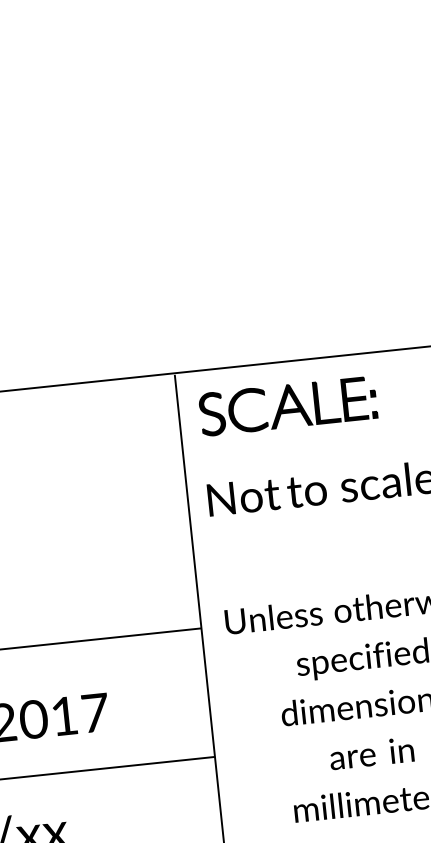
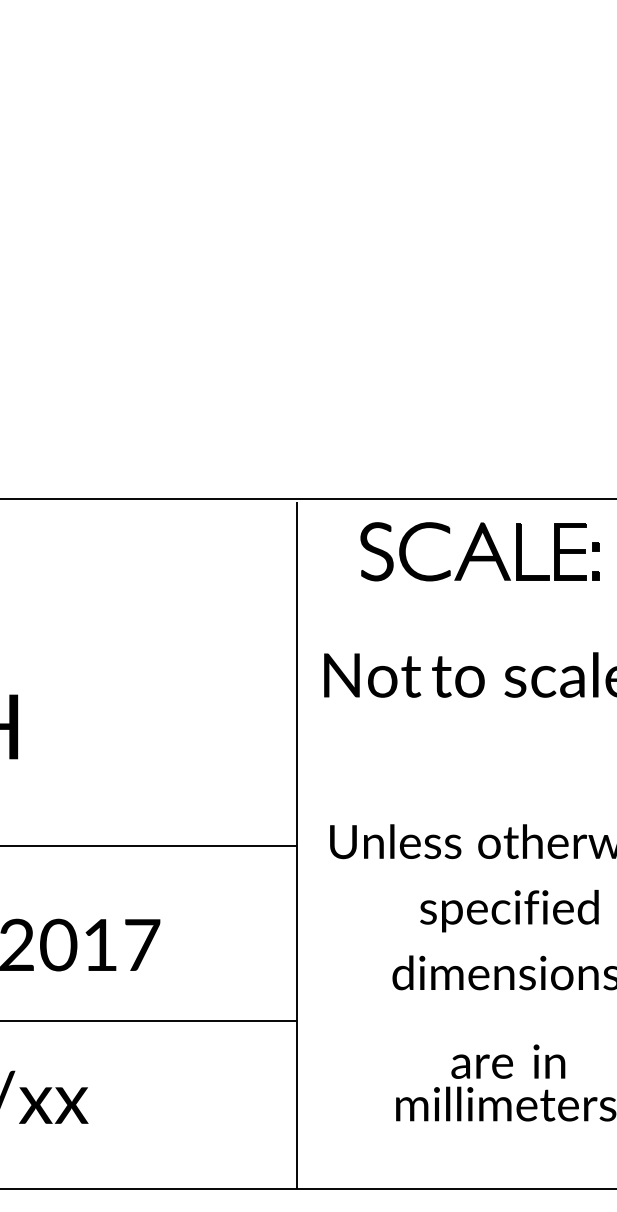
part: (287, 406) -> (479, 551), moved
text: (371, 753) -> (508, 1061), moved

